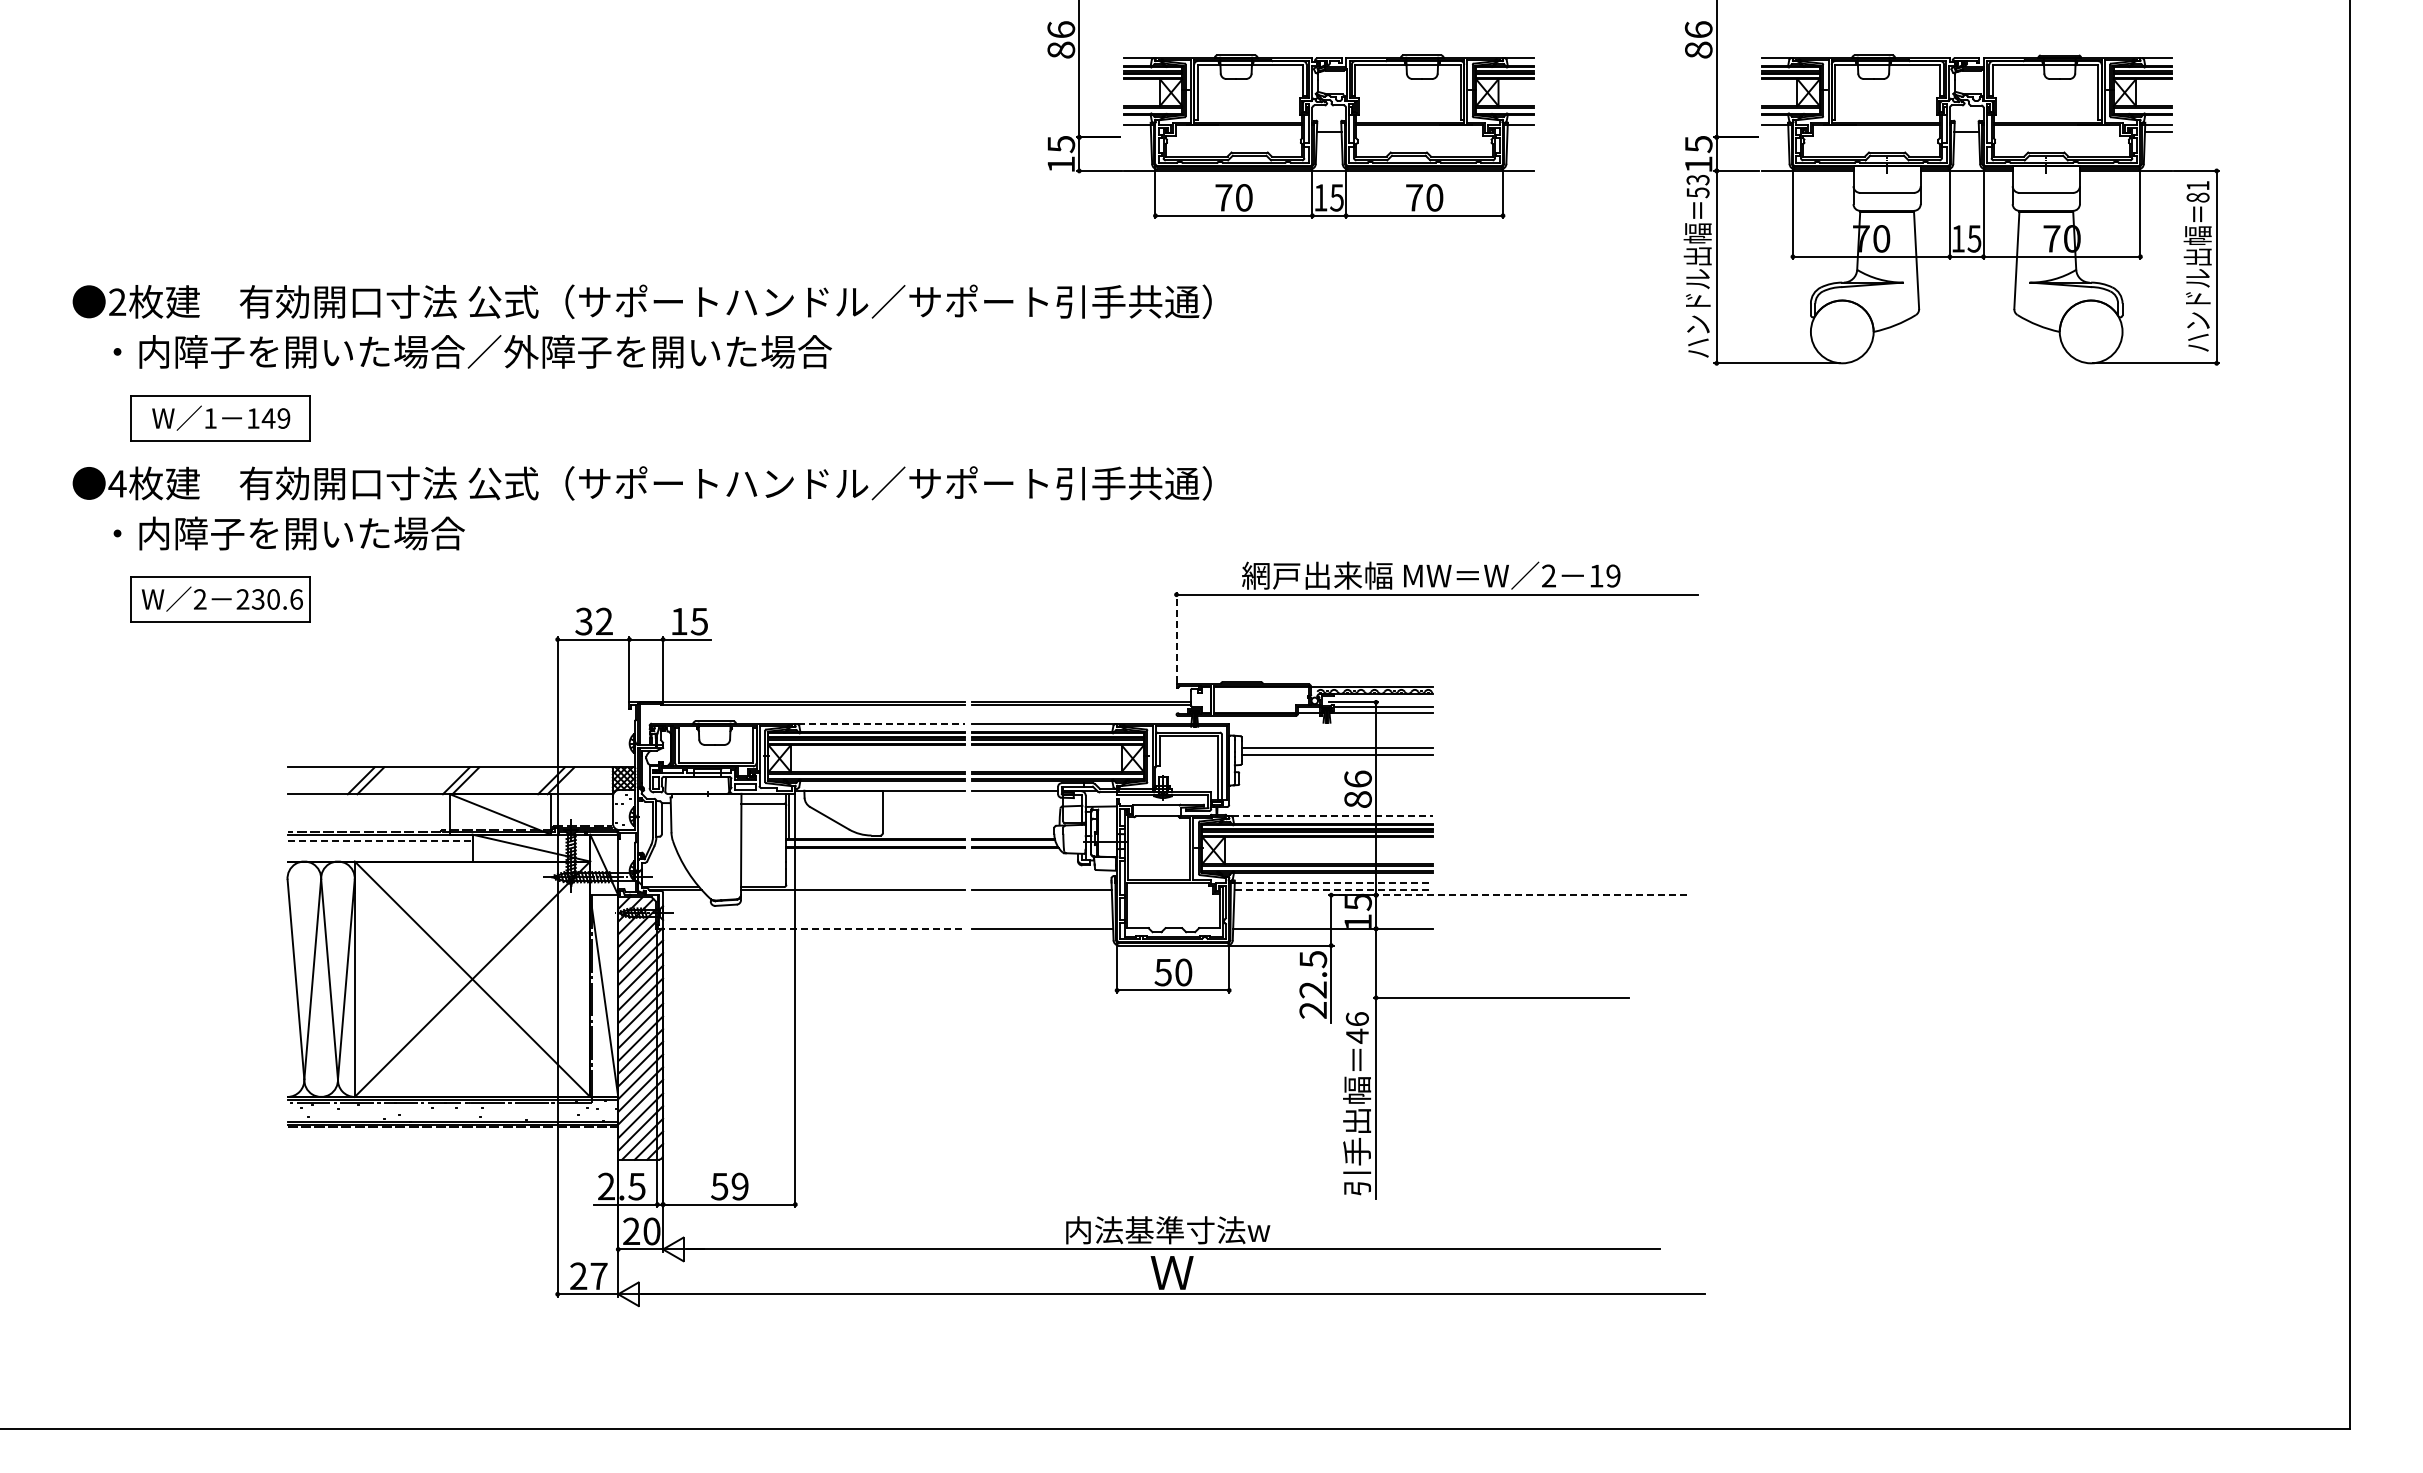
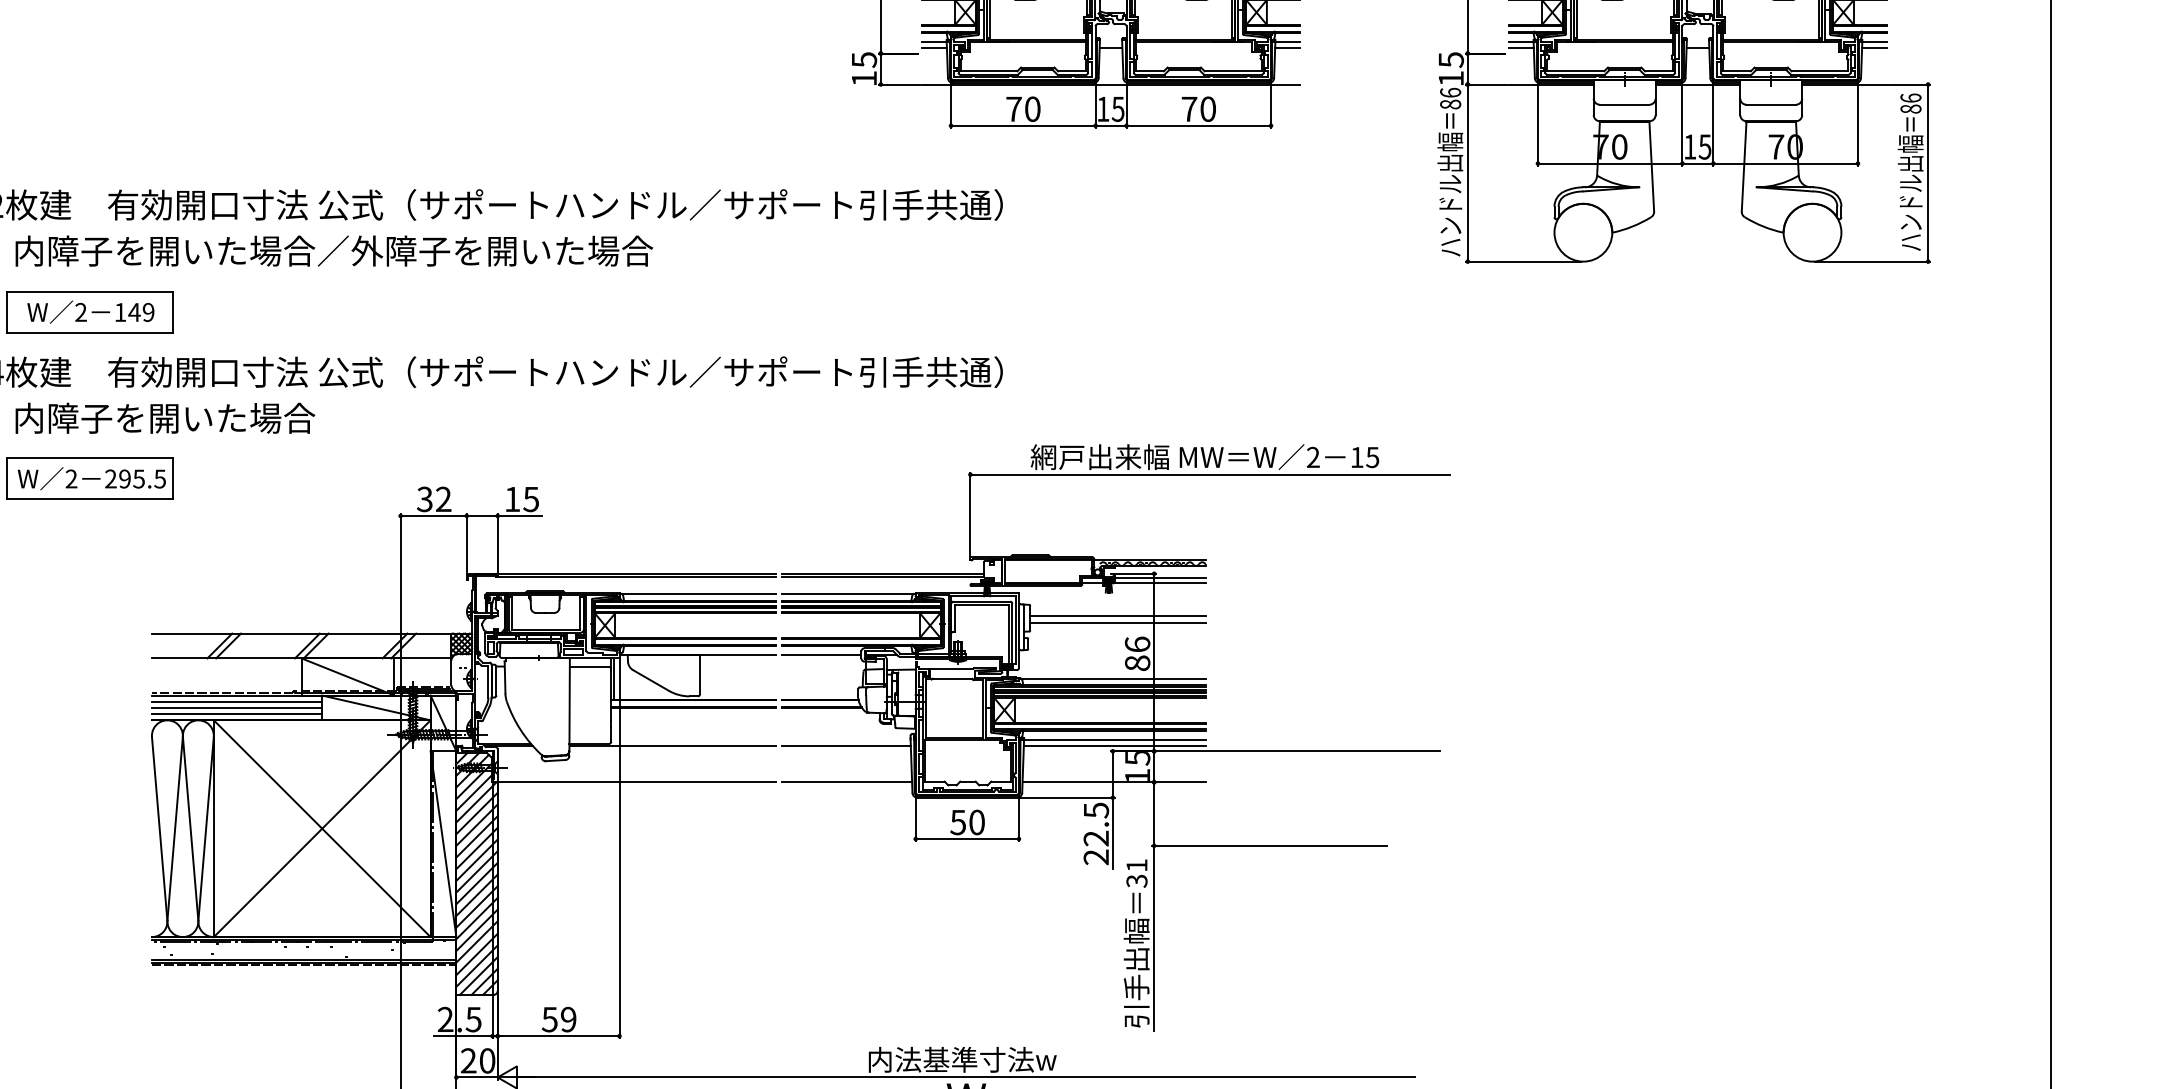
line: (1137, 131) -> (934, 48), added
line: (1520, 131) -> (1287, 48), added
line: (1774, 131) -> (1520, 48), added
text: (2197, 185) -> (1910, 97), 81 -> 86
text: (1697, 186) -> (1450, 98), 53 -> 86
text: (210, 418) -> (81, 312), 1 -> 2
text: (1613, 575) -> (1372, 456), 19 -> 15
text: (276, 599) -> (141, 479), 230.6 -> 295.5
line: (1176, 637) -> (970, 514), dashed -> solid
line: (881, 724) -> (698, 594), dashed -> solid
line: (1332, 816) -> (1114, 678), dashed -> solid
line: (380, 841) -> (237, 701), dashed -> solid
line: (379, 848) -> (236, 708), added
line: (379, 854) -> (236, 713), added
line: (1333, 882) -> (1114, 739), dashed -> solid
line: (1334, 889) -> (1115, 746), dashed -> solid
line: (1507, 895) -> (1275, 751), dashed -> solid
line: (811, 928) -> (634, 781), dashed -> solid
text: (1356, 1027) -> (1136, 873), 46 -> 31

